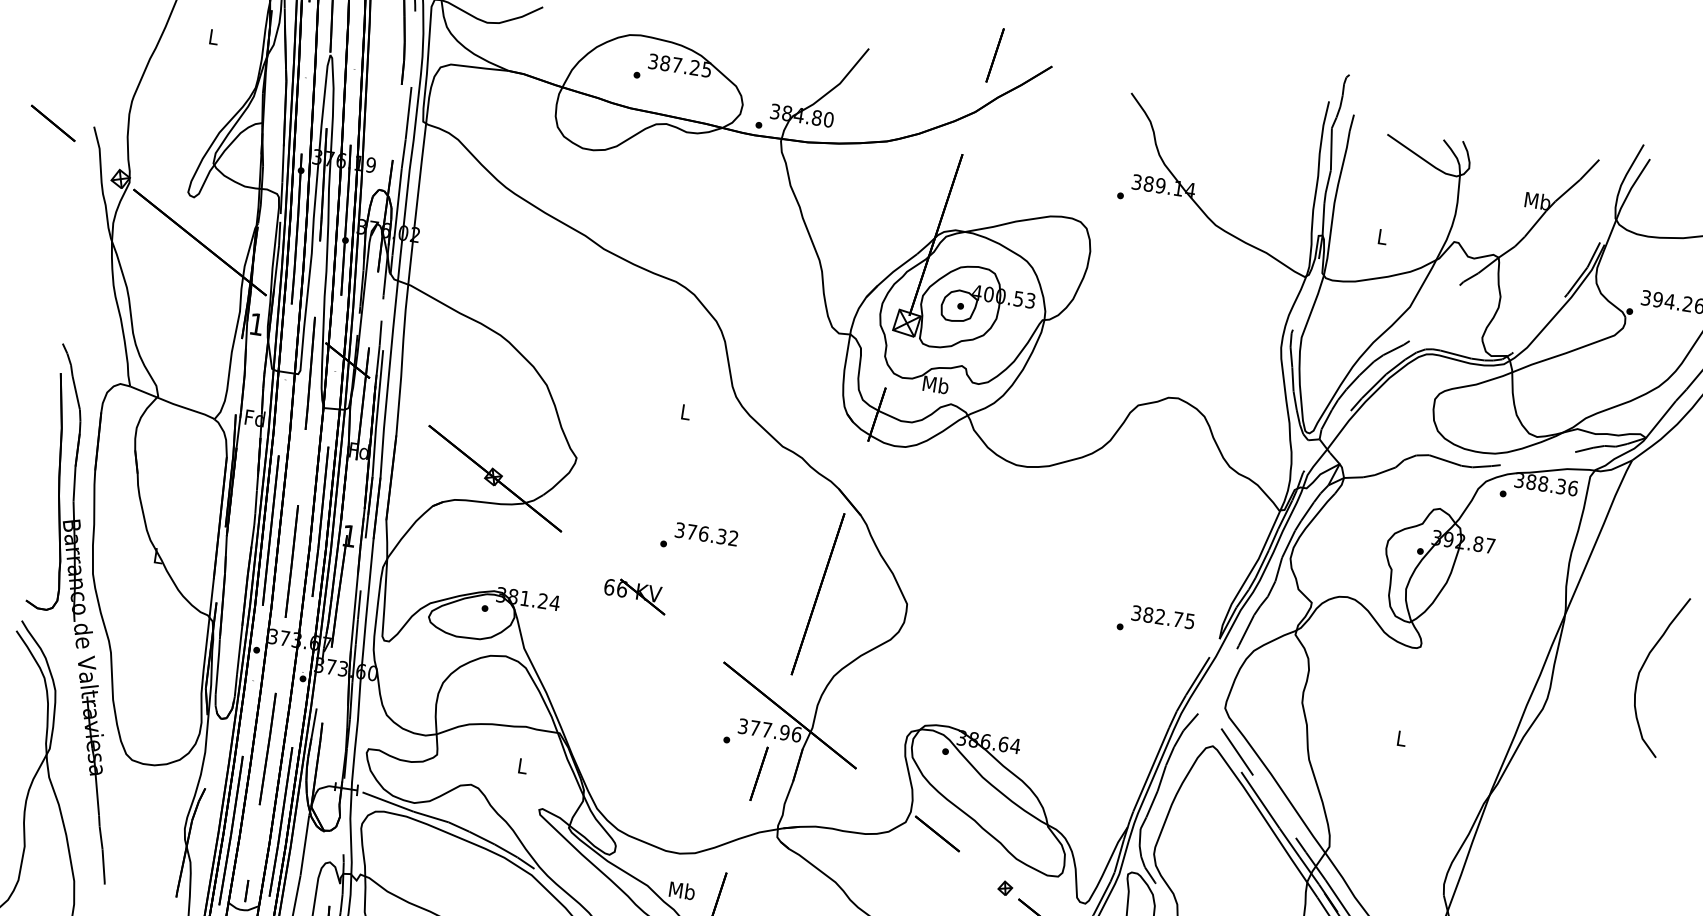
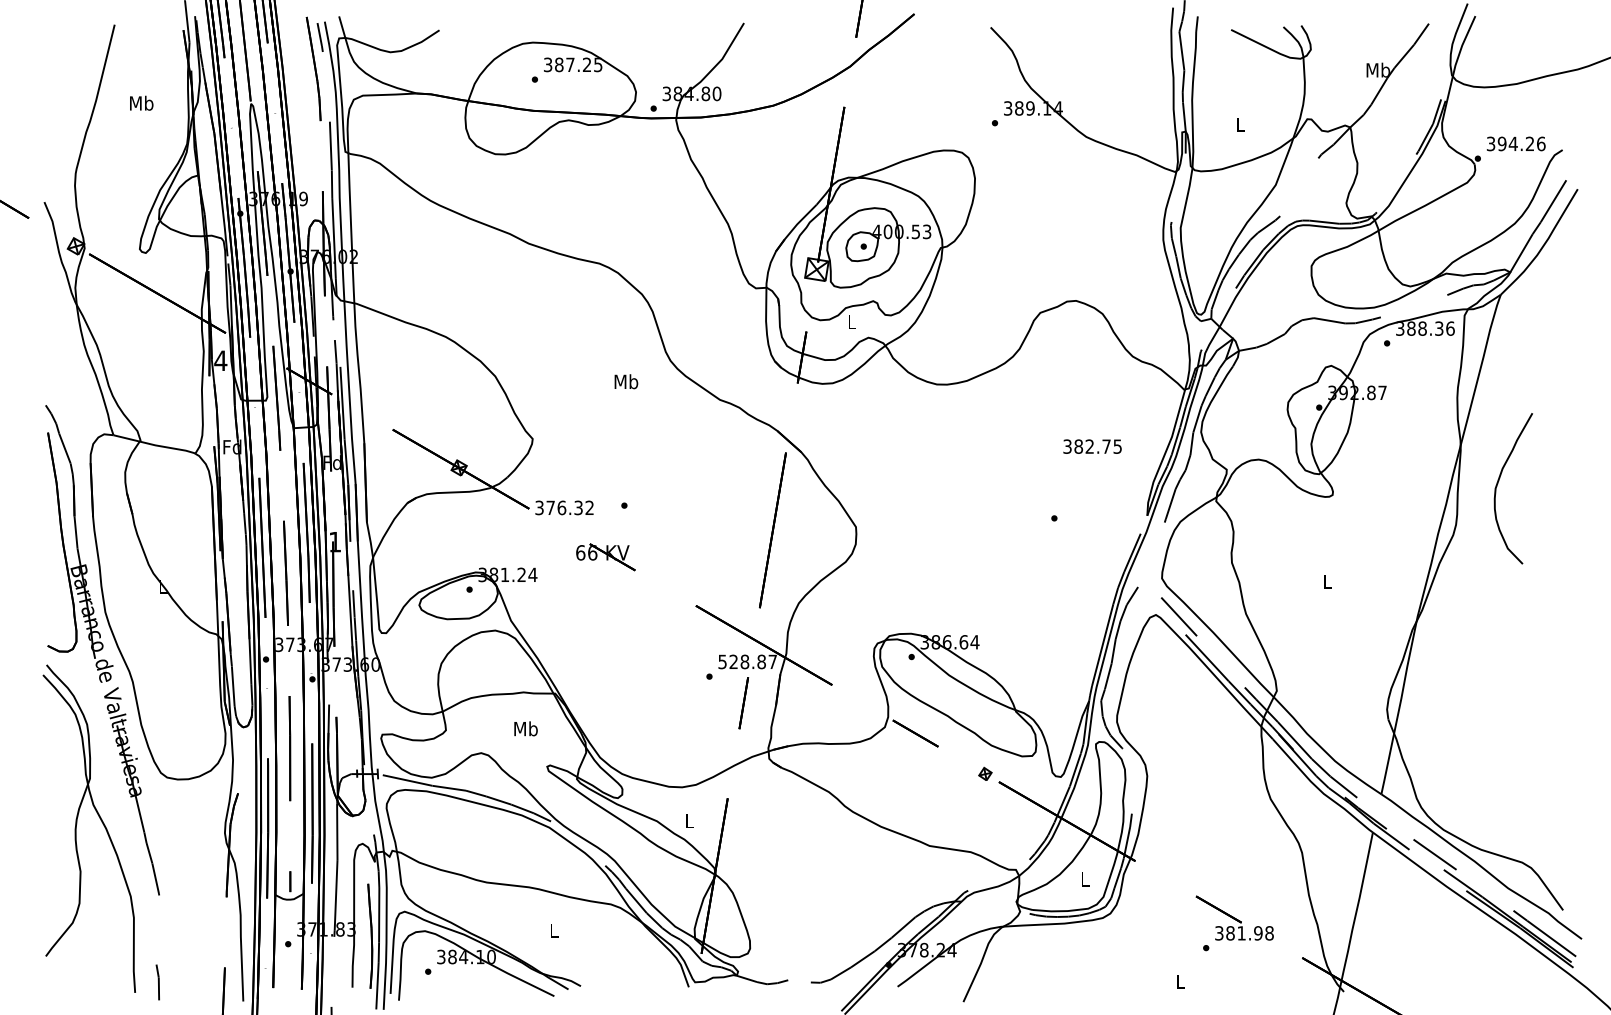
text: (213, 36) -> (141, 102), L -> Mb
text: (256, 324) -> (220, 360), 1 -> 4
text: (935, 384) -> (851, 321), Mb -> L
text: (685, 411) -> (626, 381), L -> Mb
text: (706, 533) -> (564, 507), moved
text: (1163, 617) -> (1092, 446), moved
curve: (1644, 665) -> (1499, 481), moved
text: (769, 729) -> (747, 661), 377.96 -> 528.87
text: (522, 765) -> (525, 728), L -> Mb
text: (682, 890) -> (689, 820), Mb -> L

